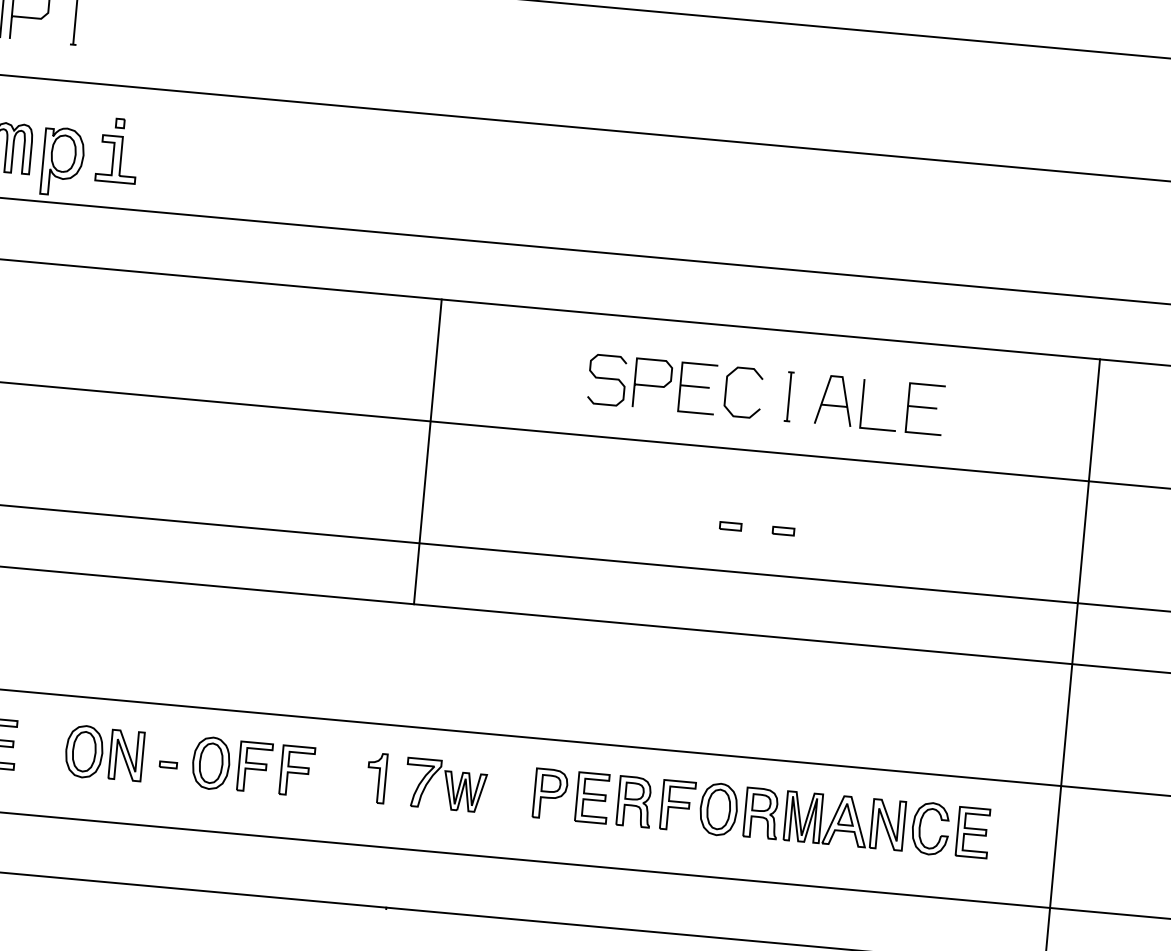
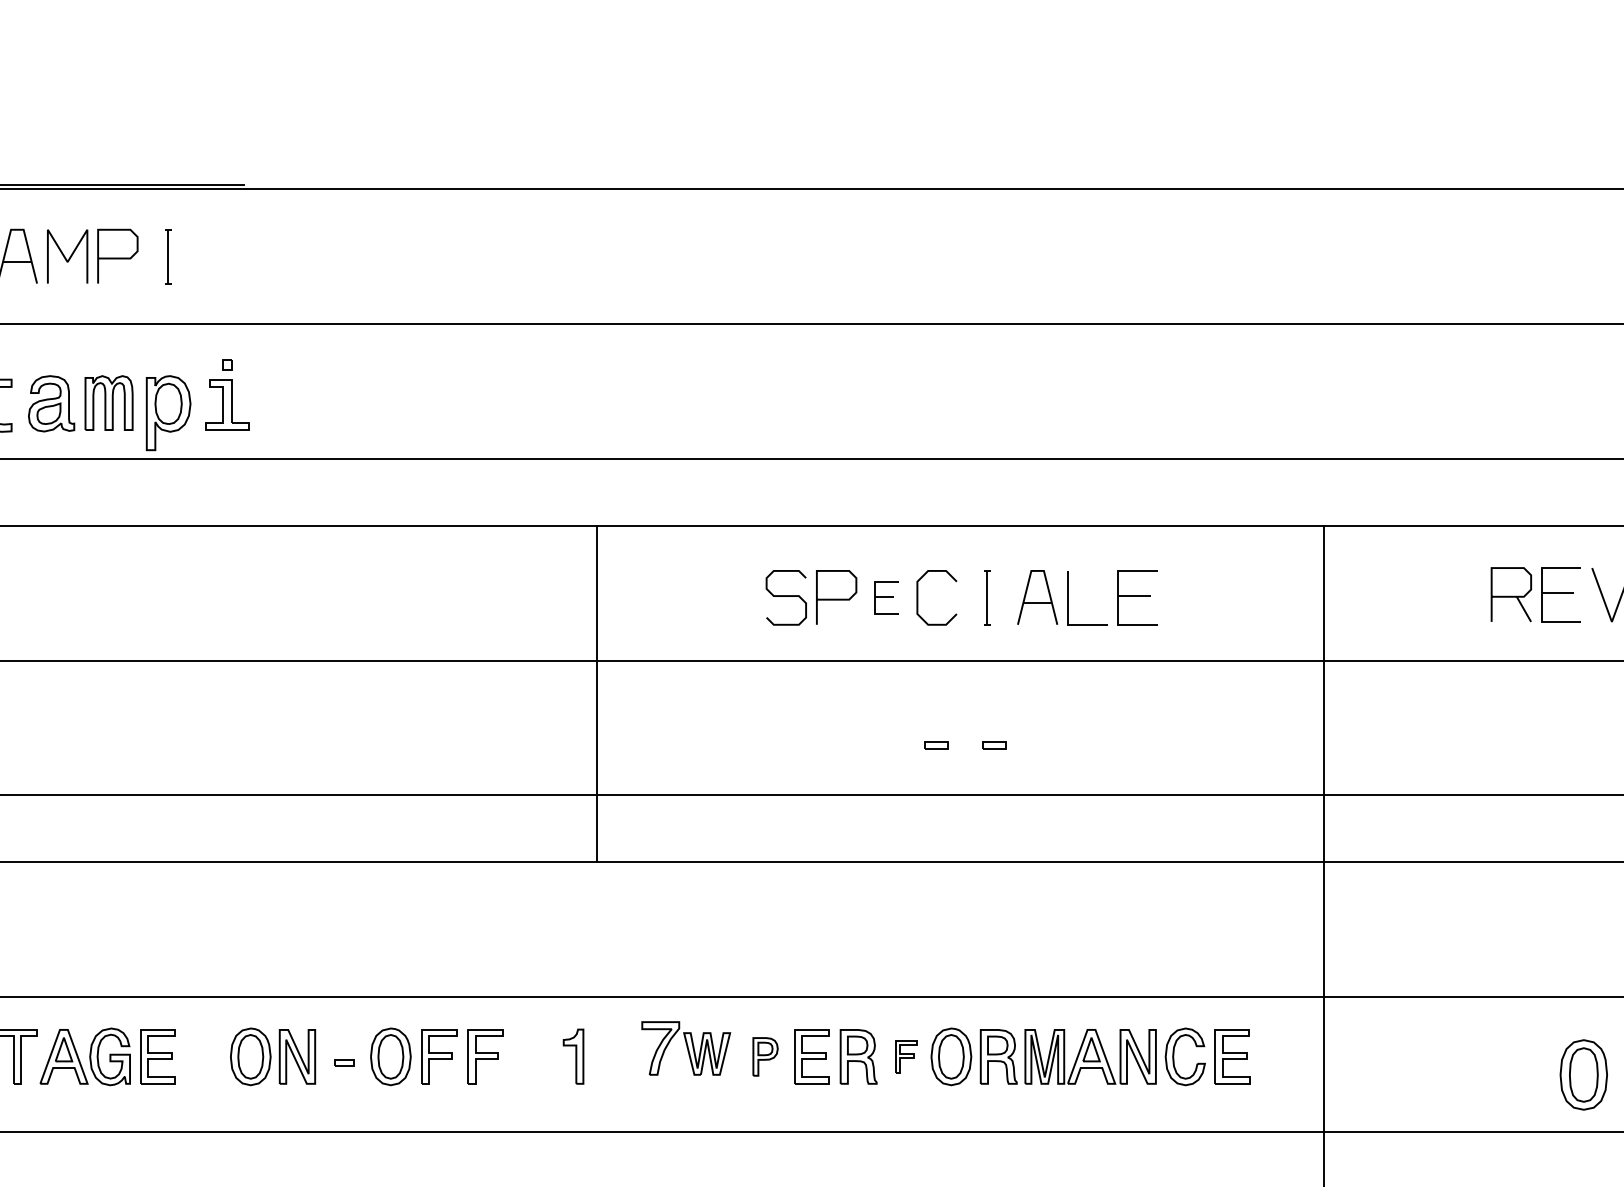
part: (697, 388) -> (886, 597), size x0.6
part: (446, 785) -> (686, 1048), moved
part: (550, 793) -> (765, 1056), size x0.7
part: (678, 805) -> (906, 1056), size x0.6

